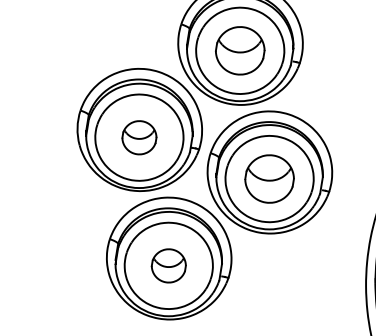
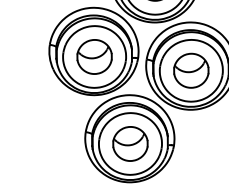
part: (139, 137) -> (94, 56), size x1.43
part: (168, 265) -> (130, 143), size x1.43

